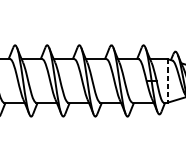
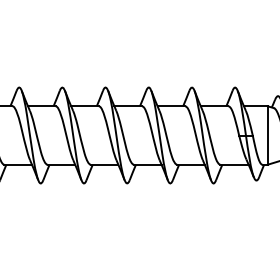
line: (167, 81) -> (267, 136), dashed -> solid

